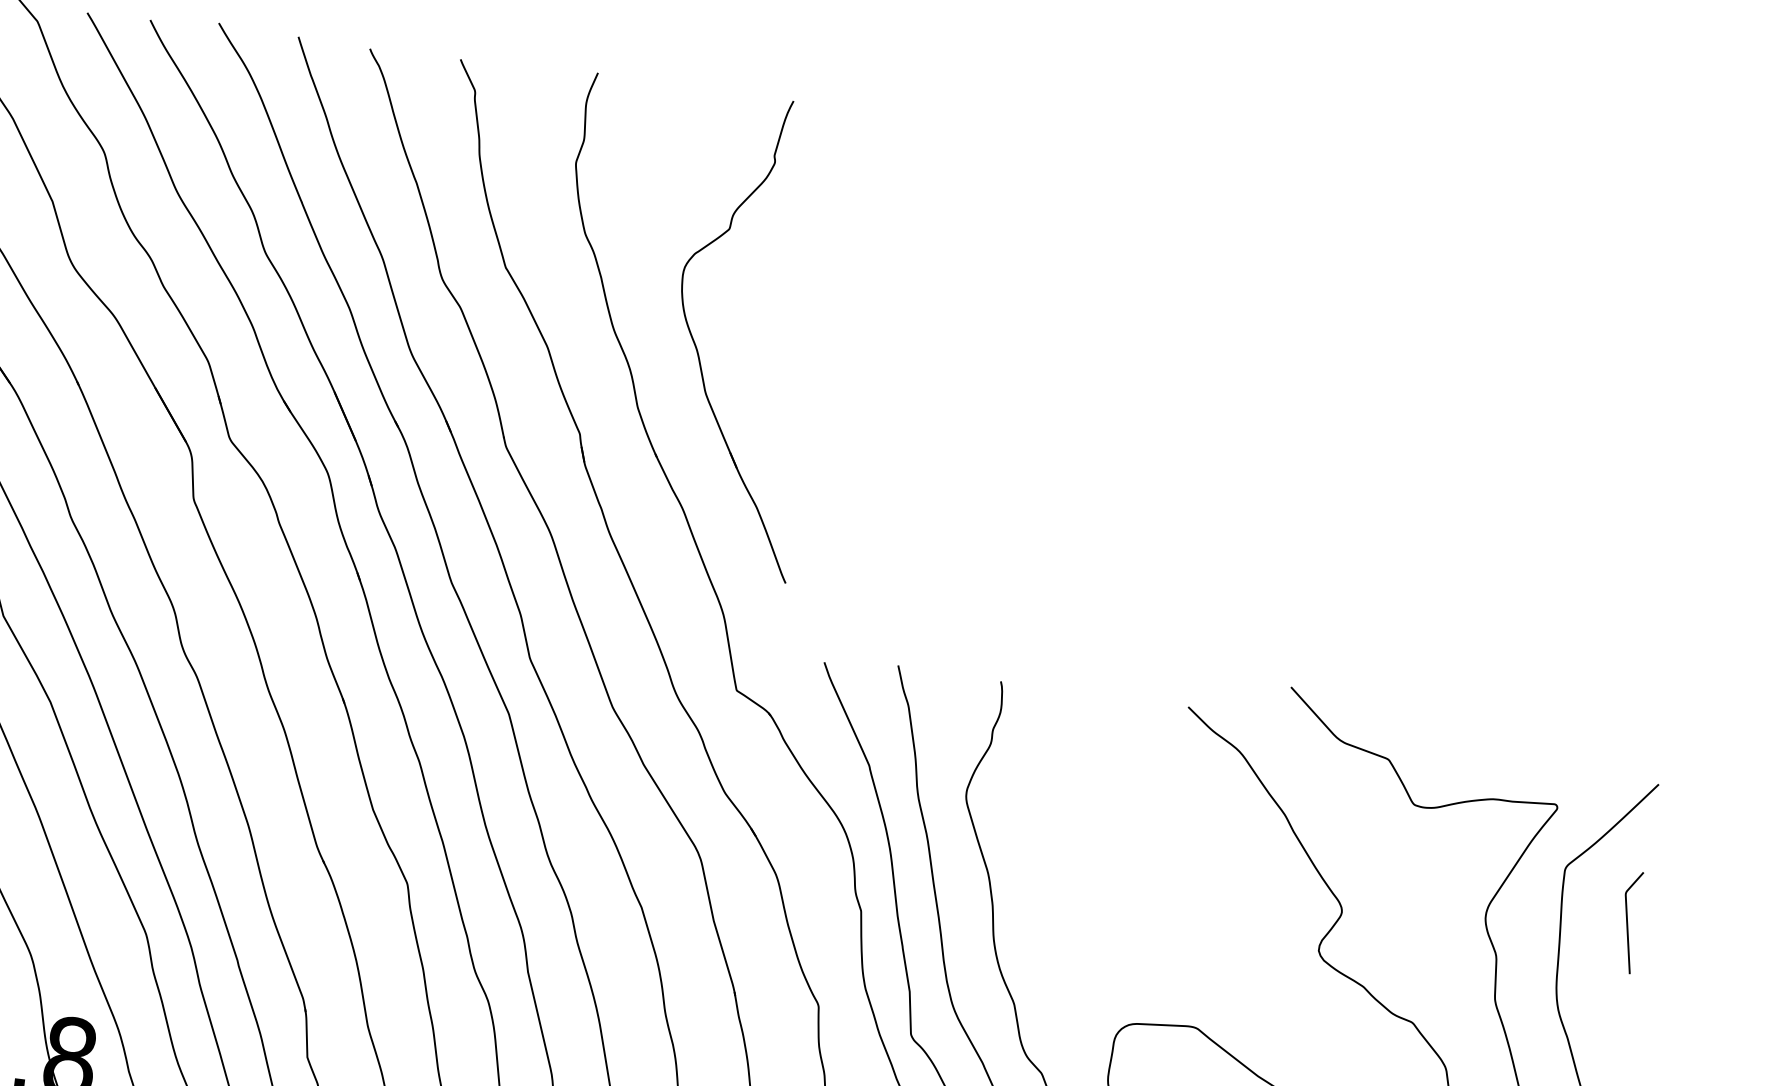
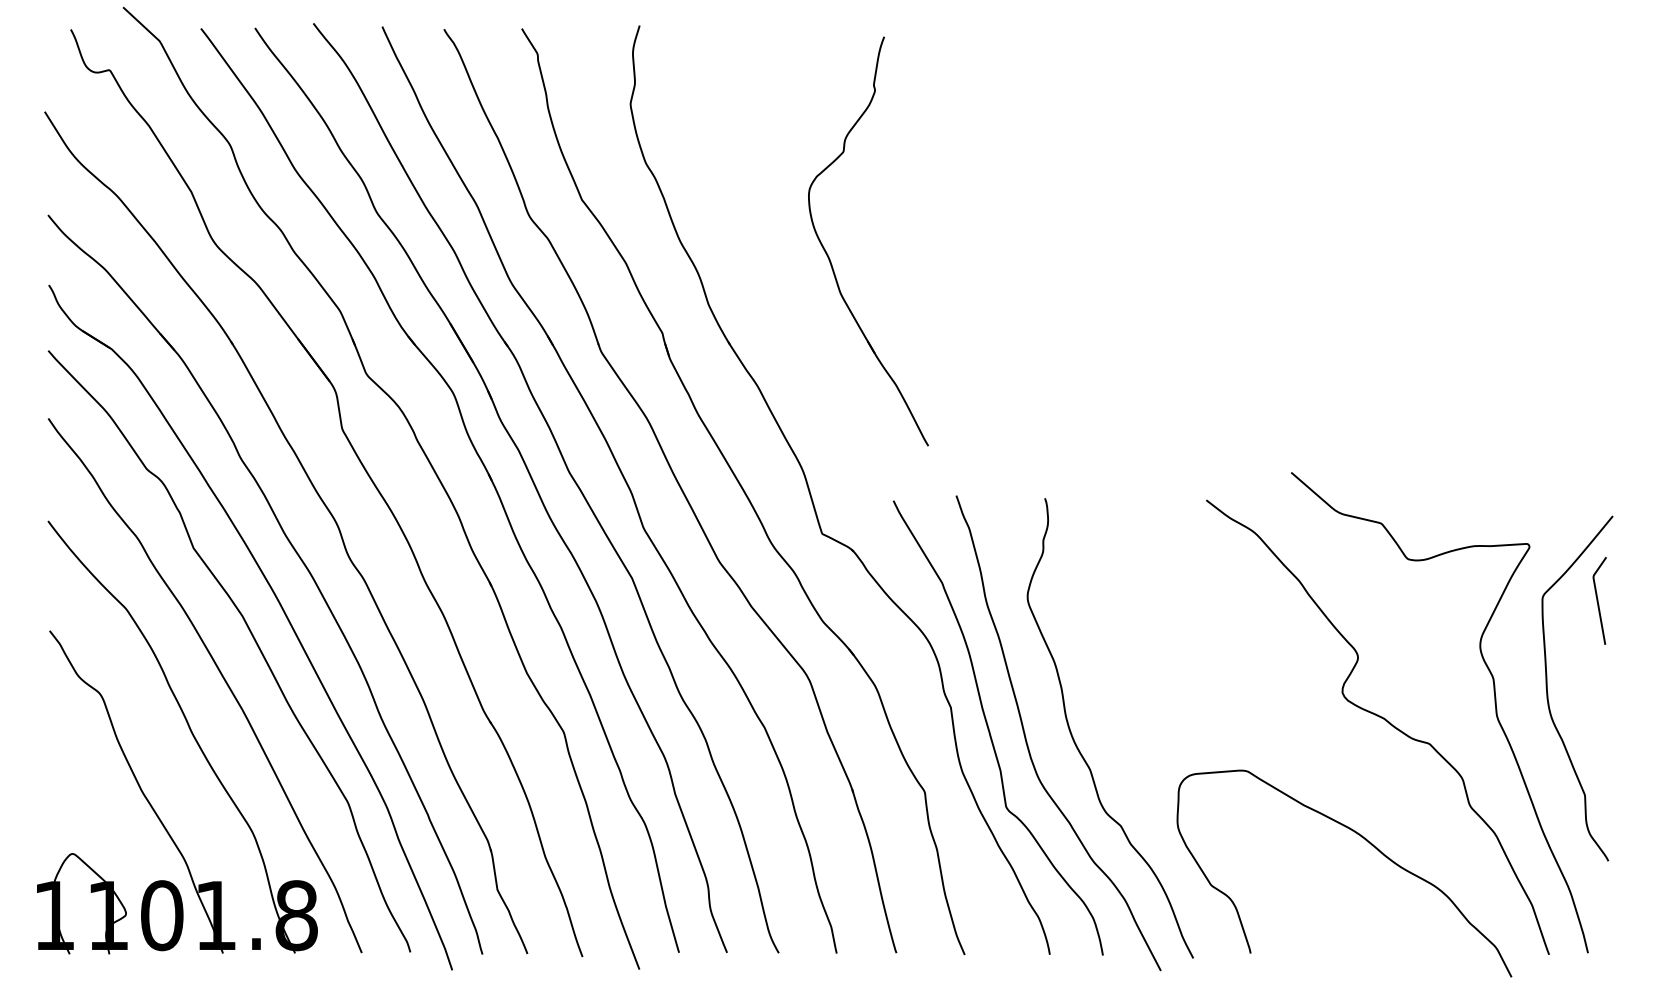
part: (698, 348) -> (829, 256), moved
curve: (1628, 921) -> (1598, 600), moved

